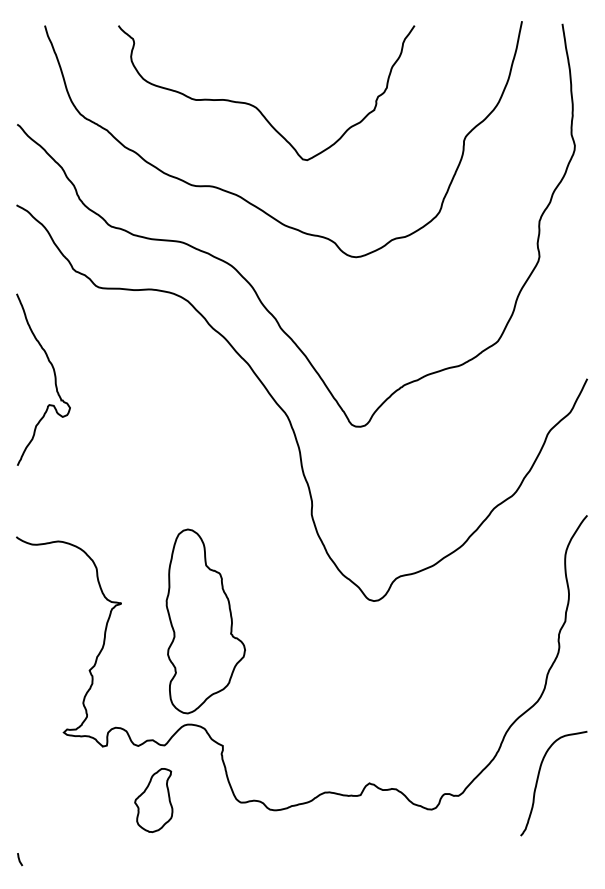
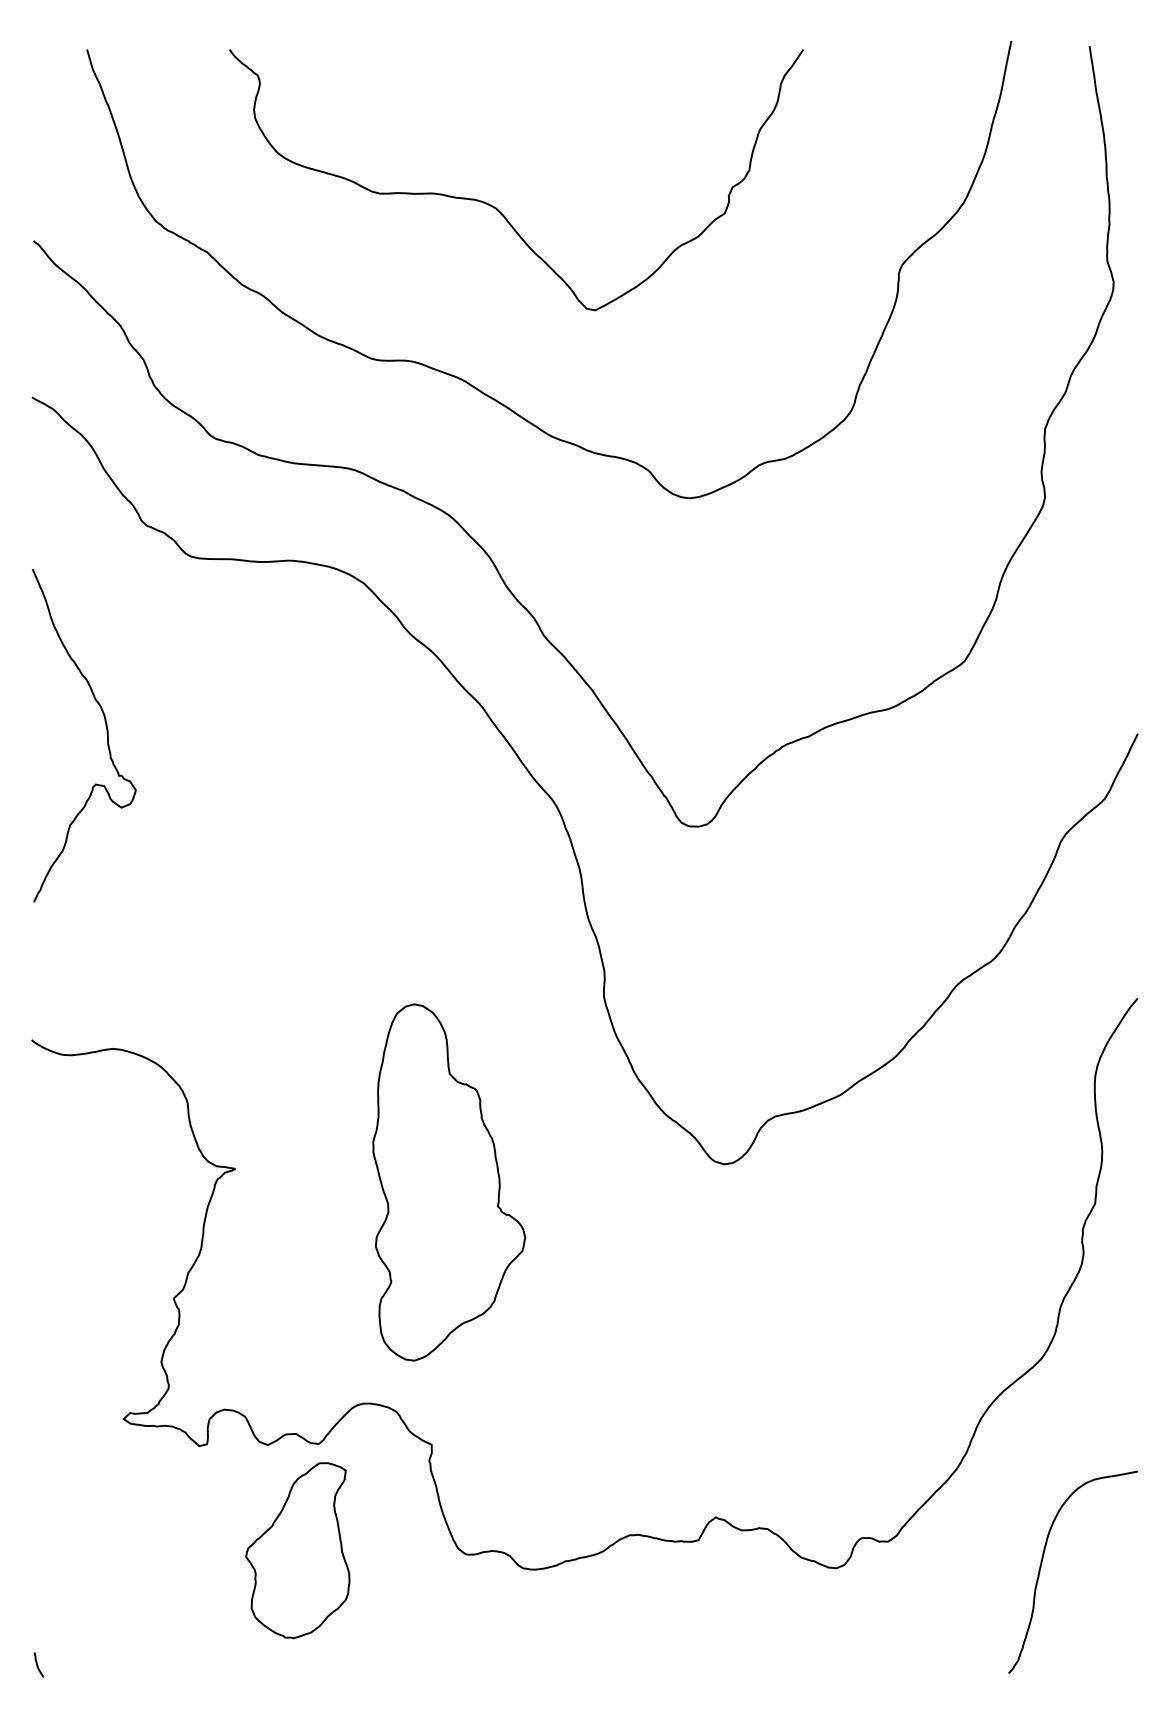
part: (205, 621) -> (448, 1182), moved
curve: (538, 780) -> (1043, 1566), moved
part: (153, 800) -> (297, 1550), size x1.43

